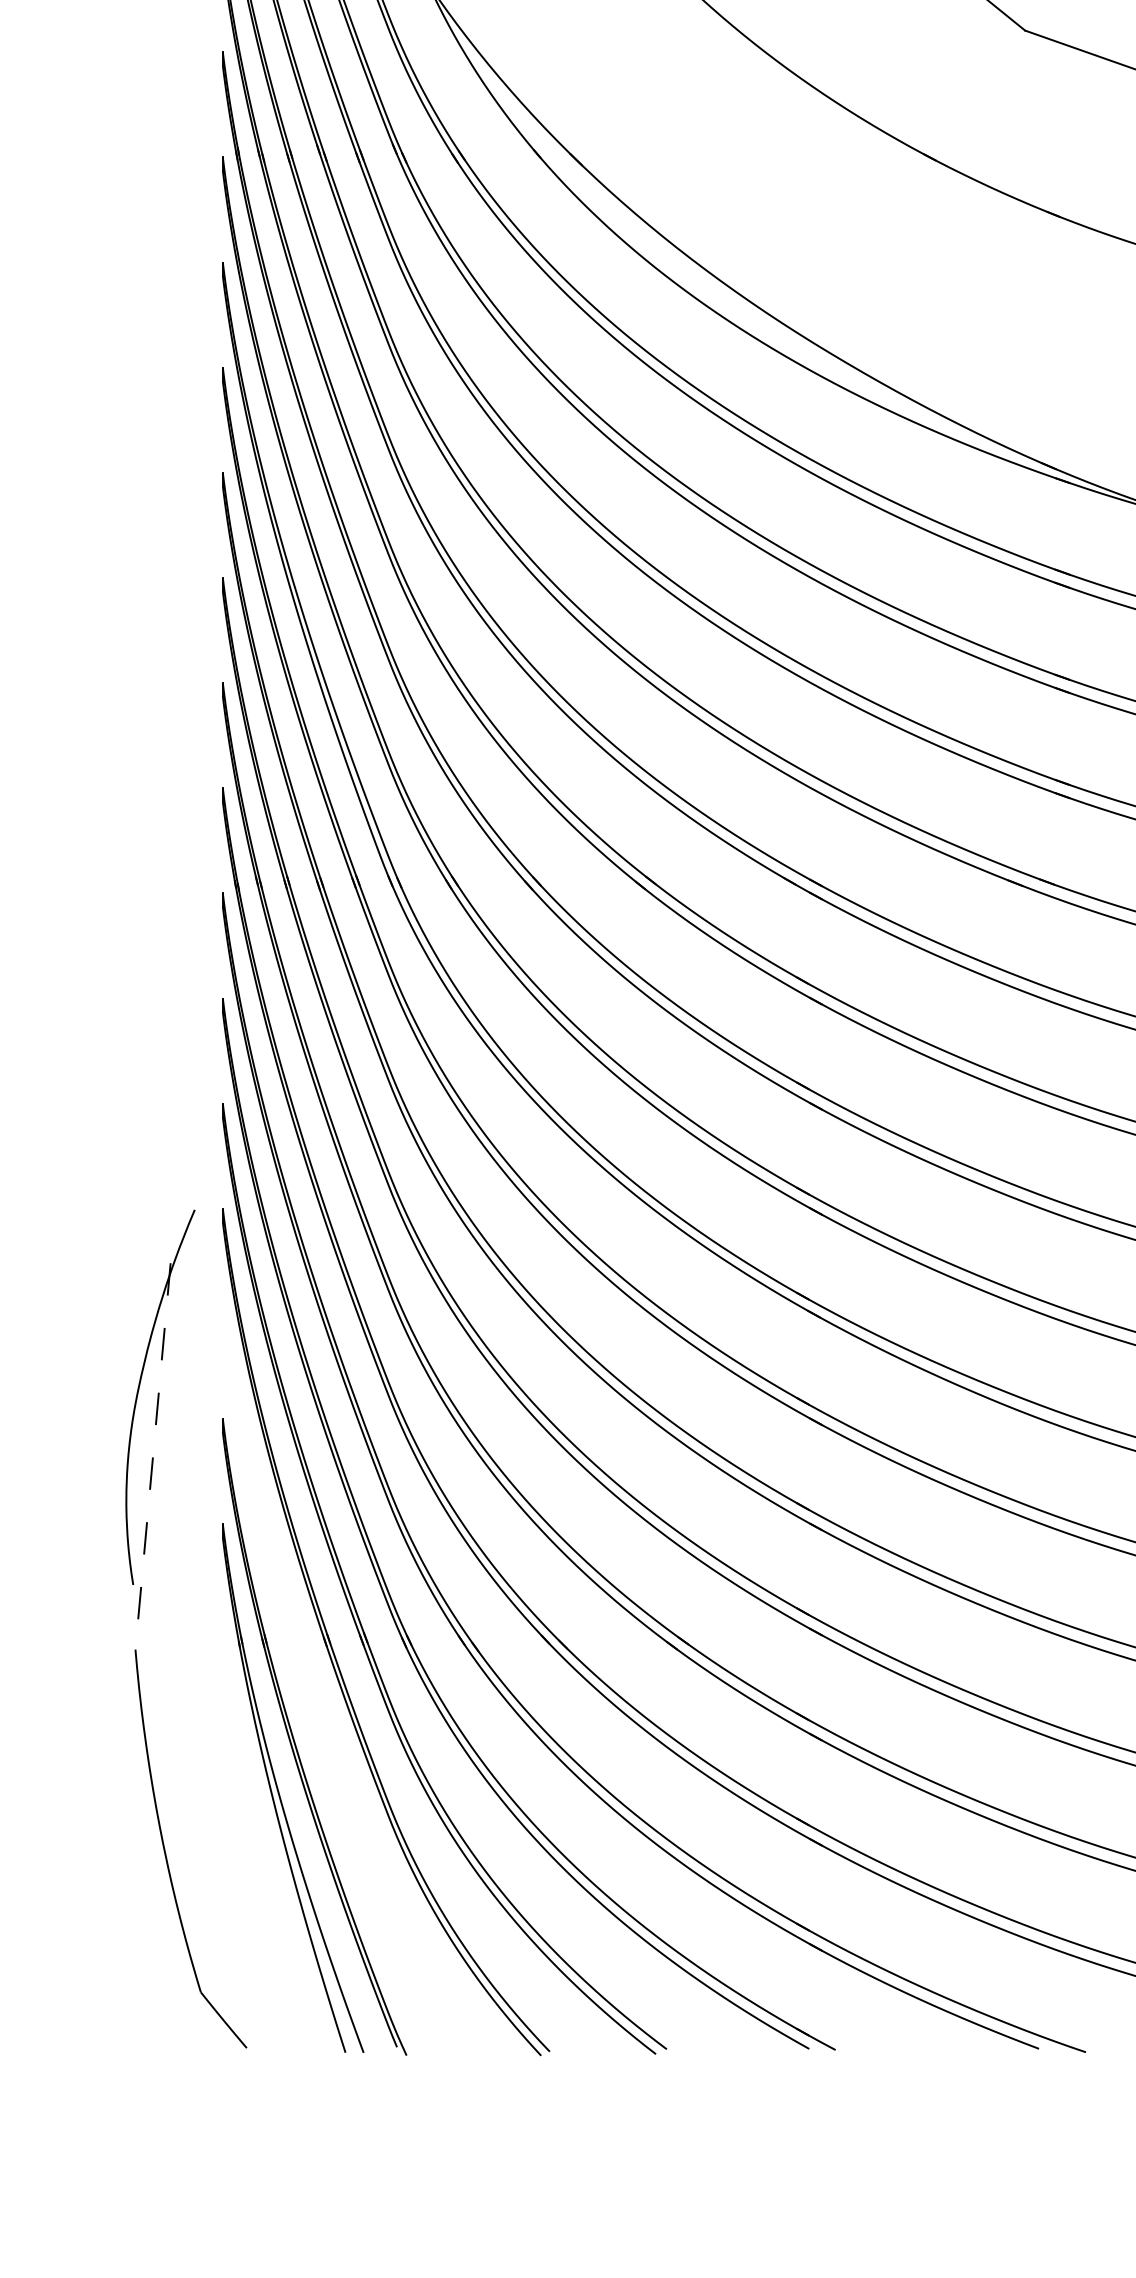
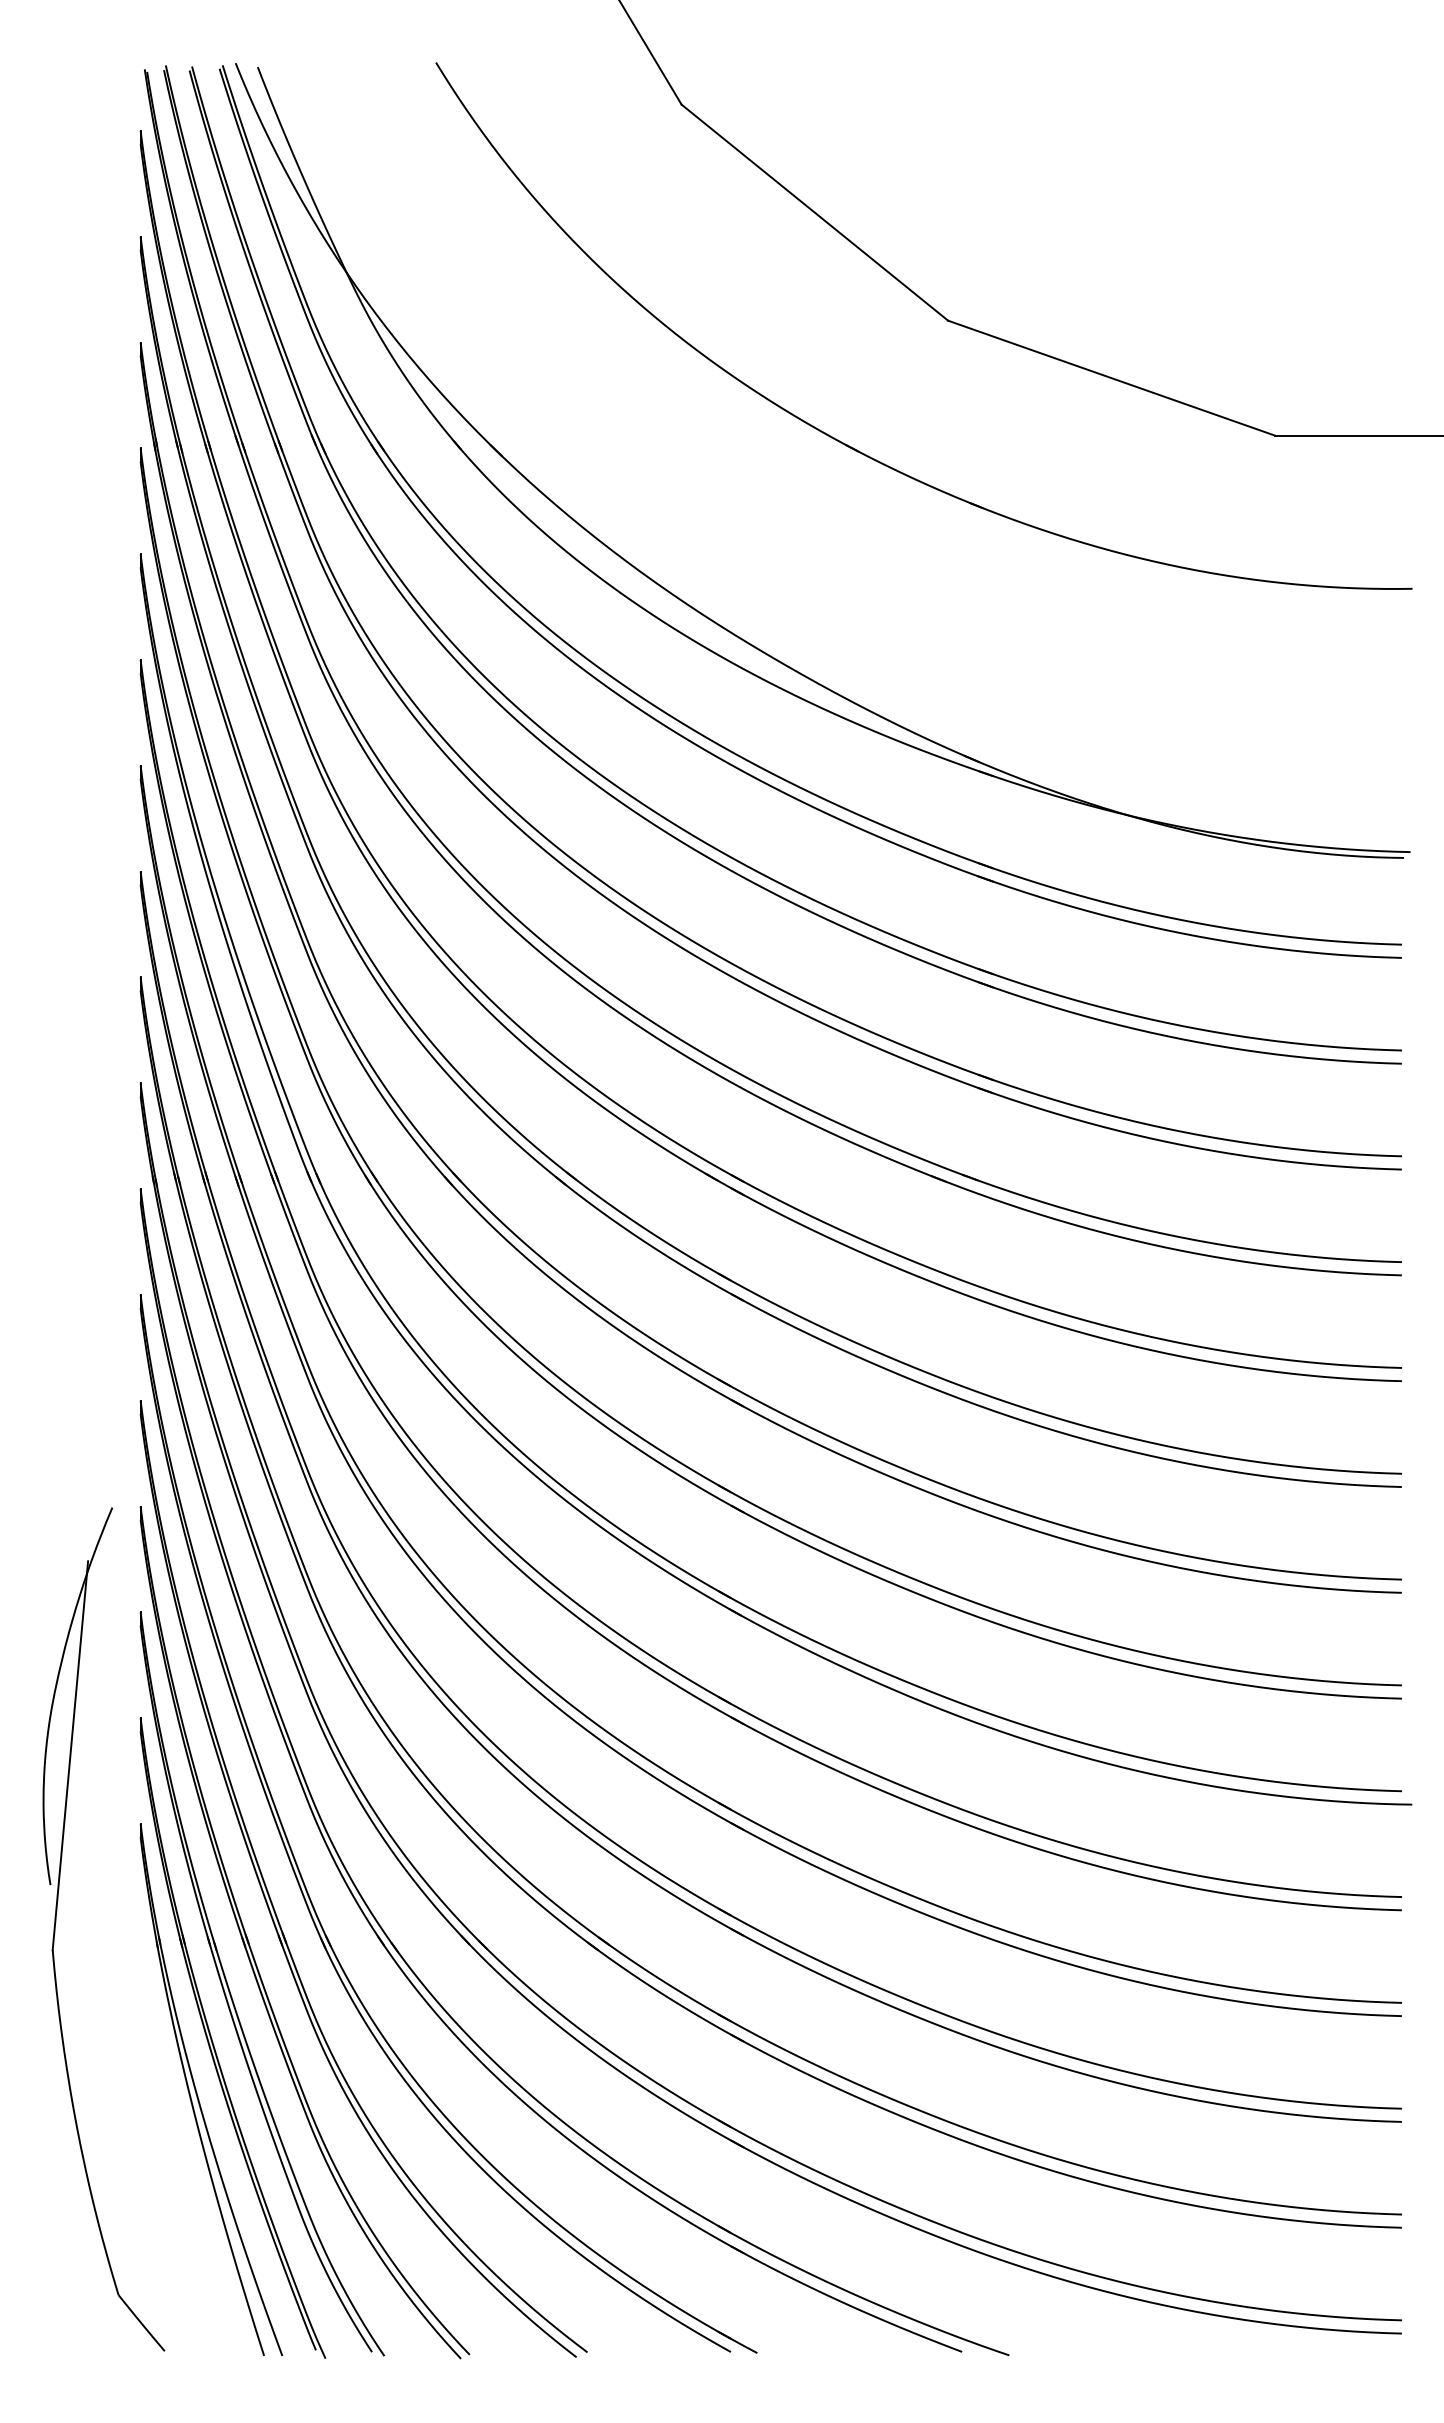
line: (153, 1457) -> (70, 1756), dashed -> solid
part: (312, 1689) -> (230, 1990), added

